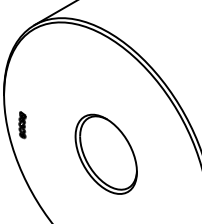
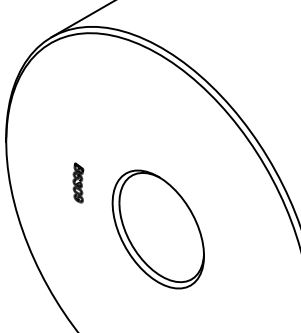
part: (22, 125) -> (78, 183), moved

